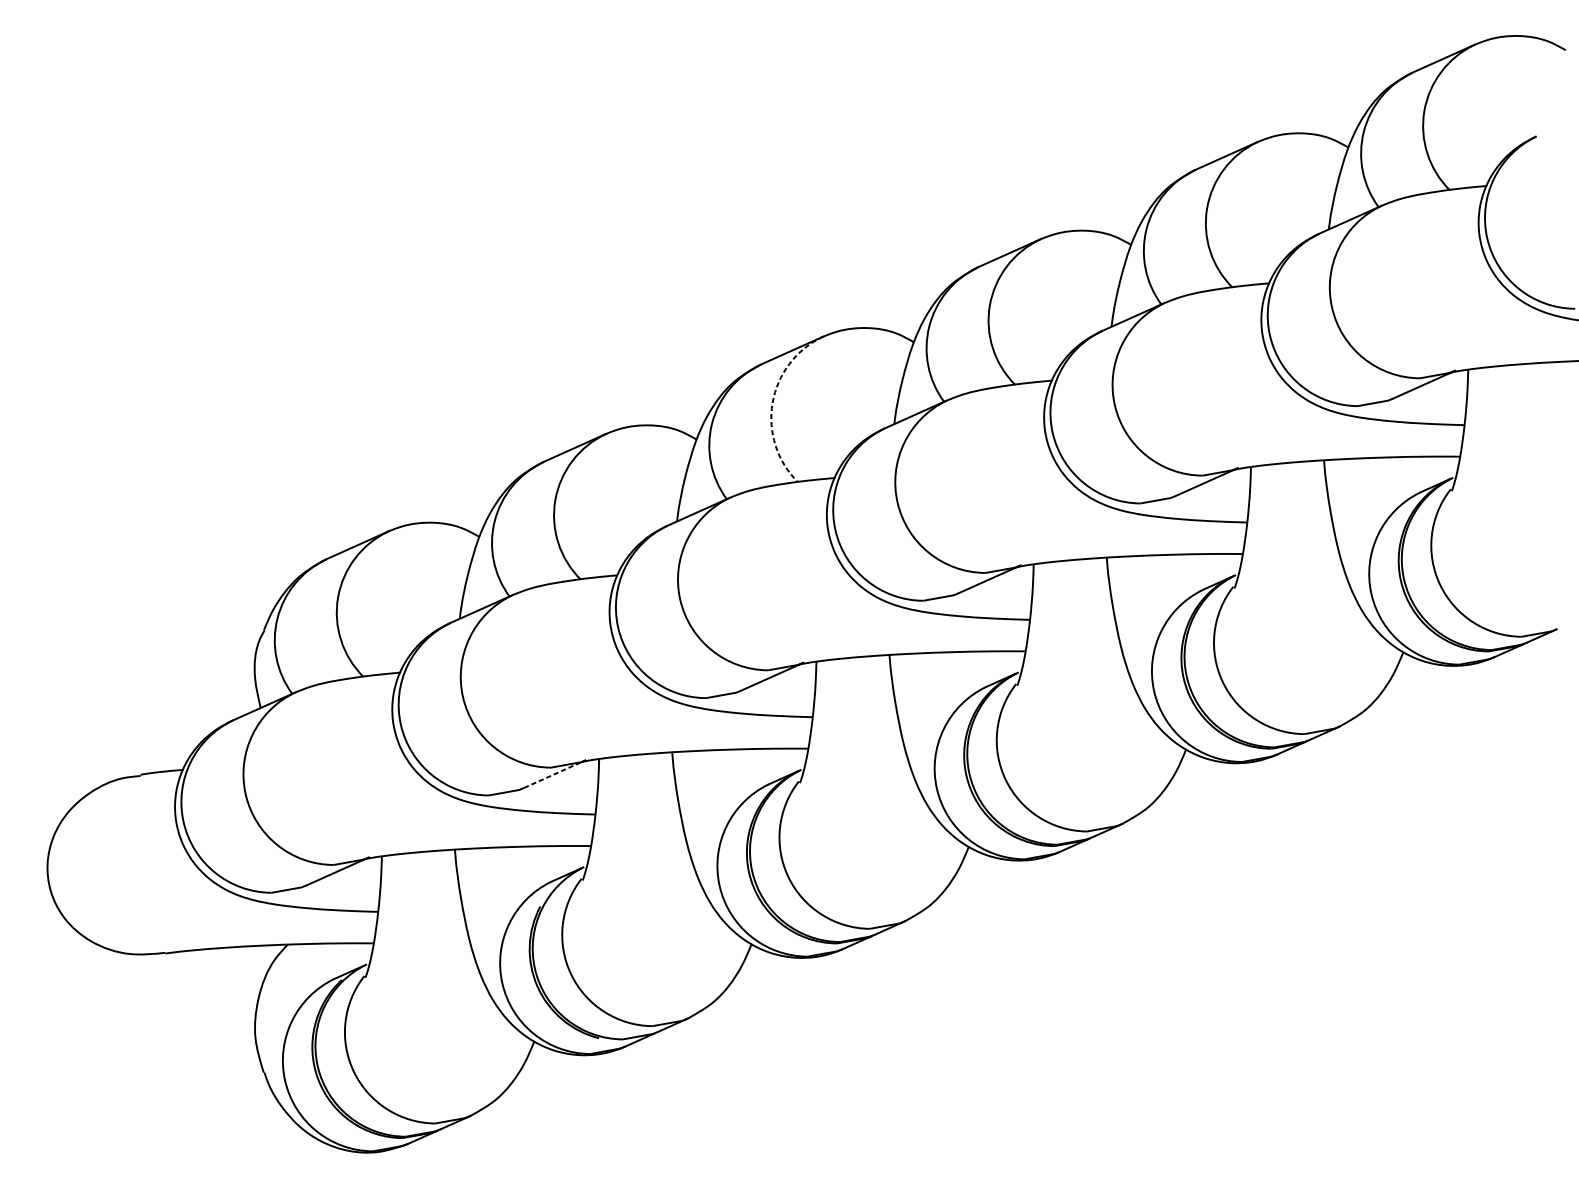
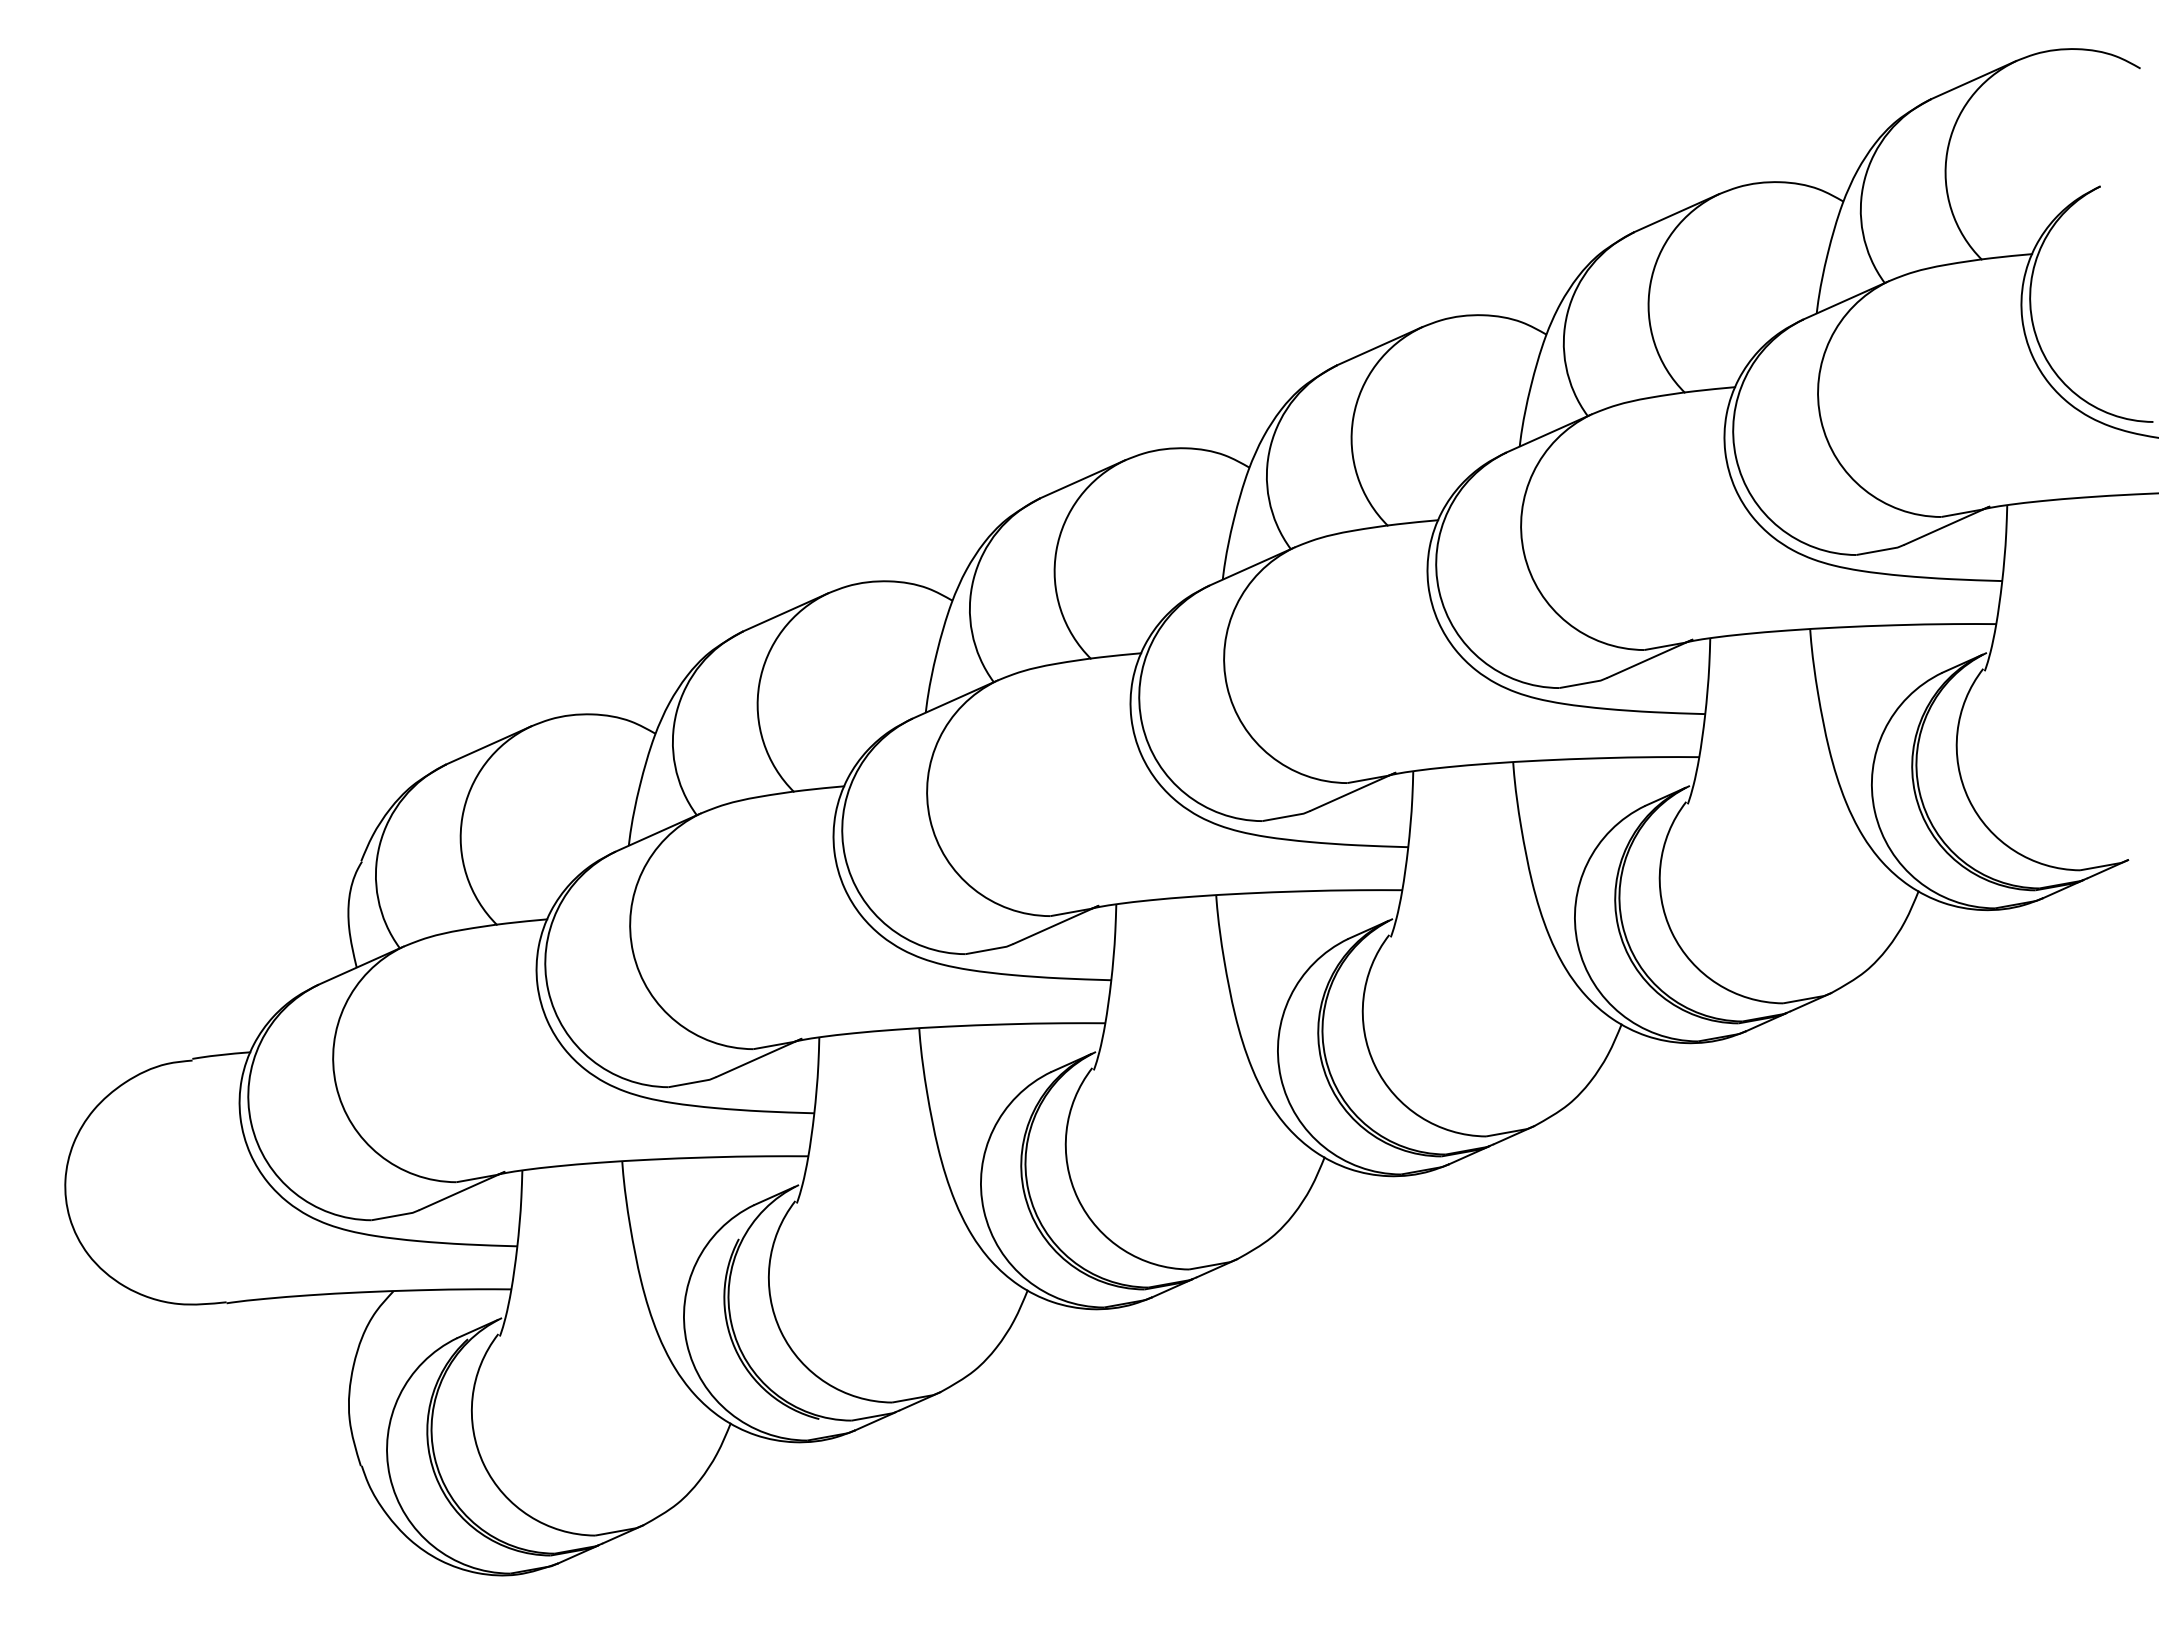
arc: (772, 402) -> (1056, 550), dashed -> solid
line: (555, 773) -> (759, 1057), dashed -> solid

